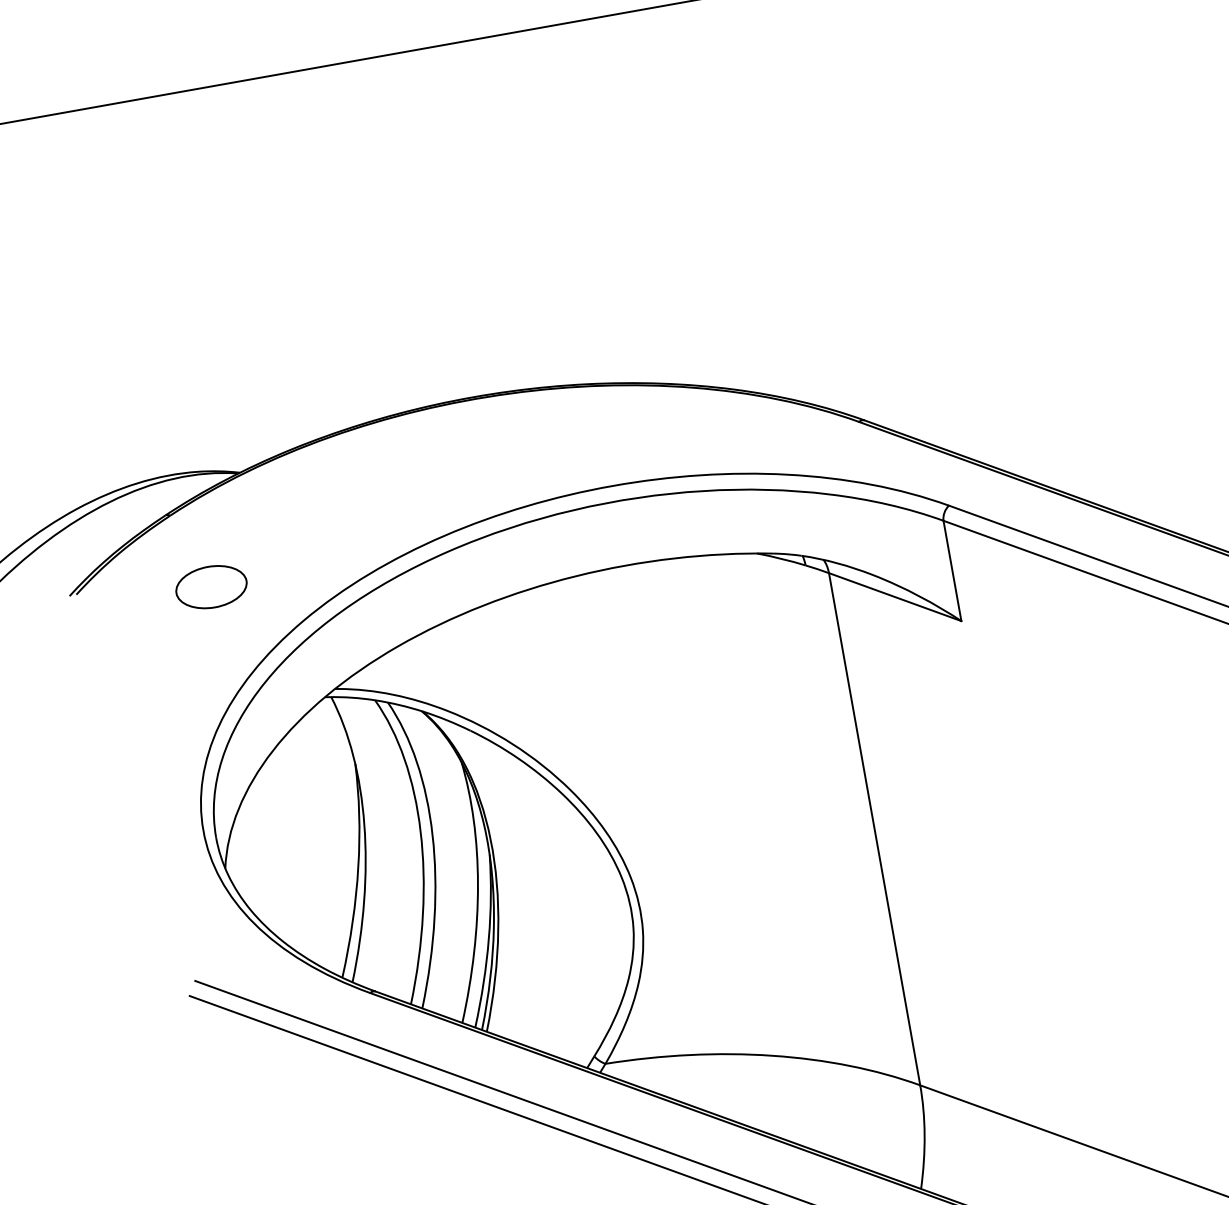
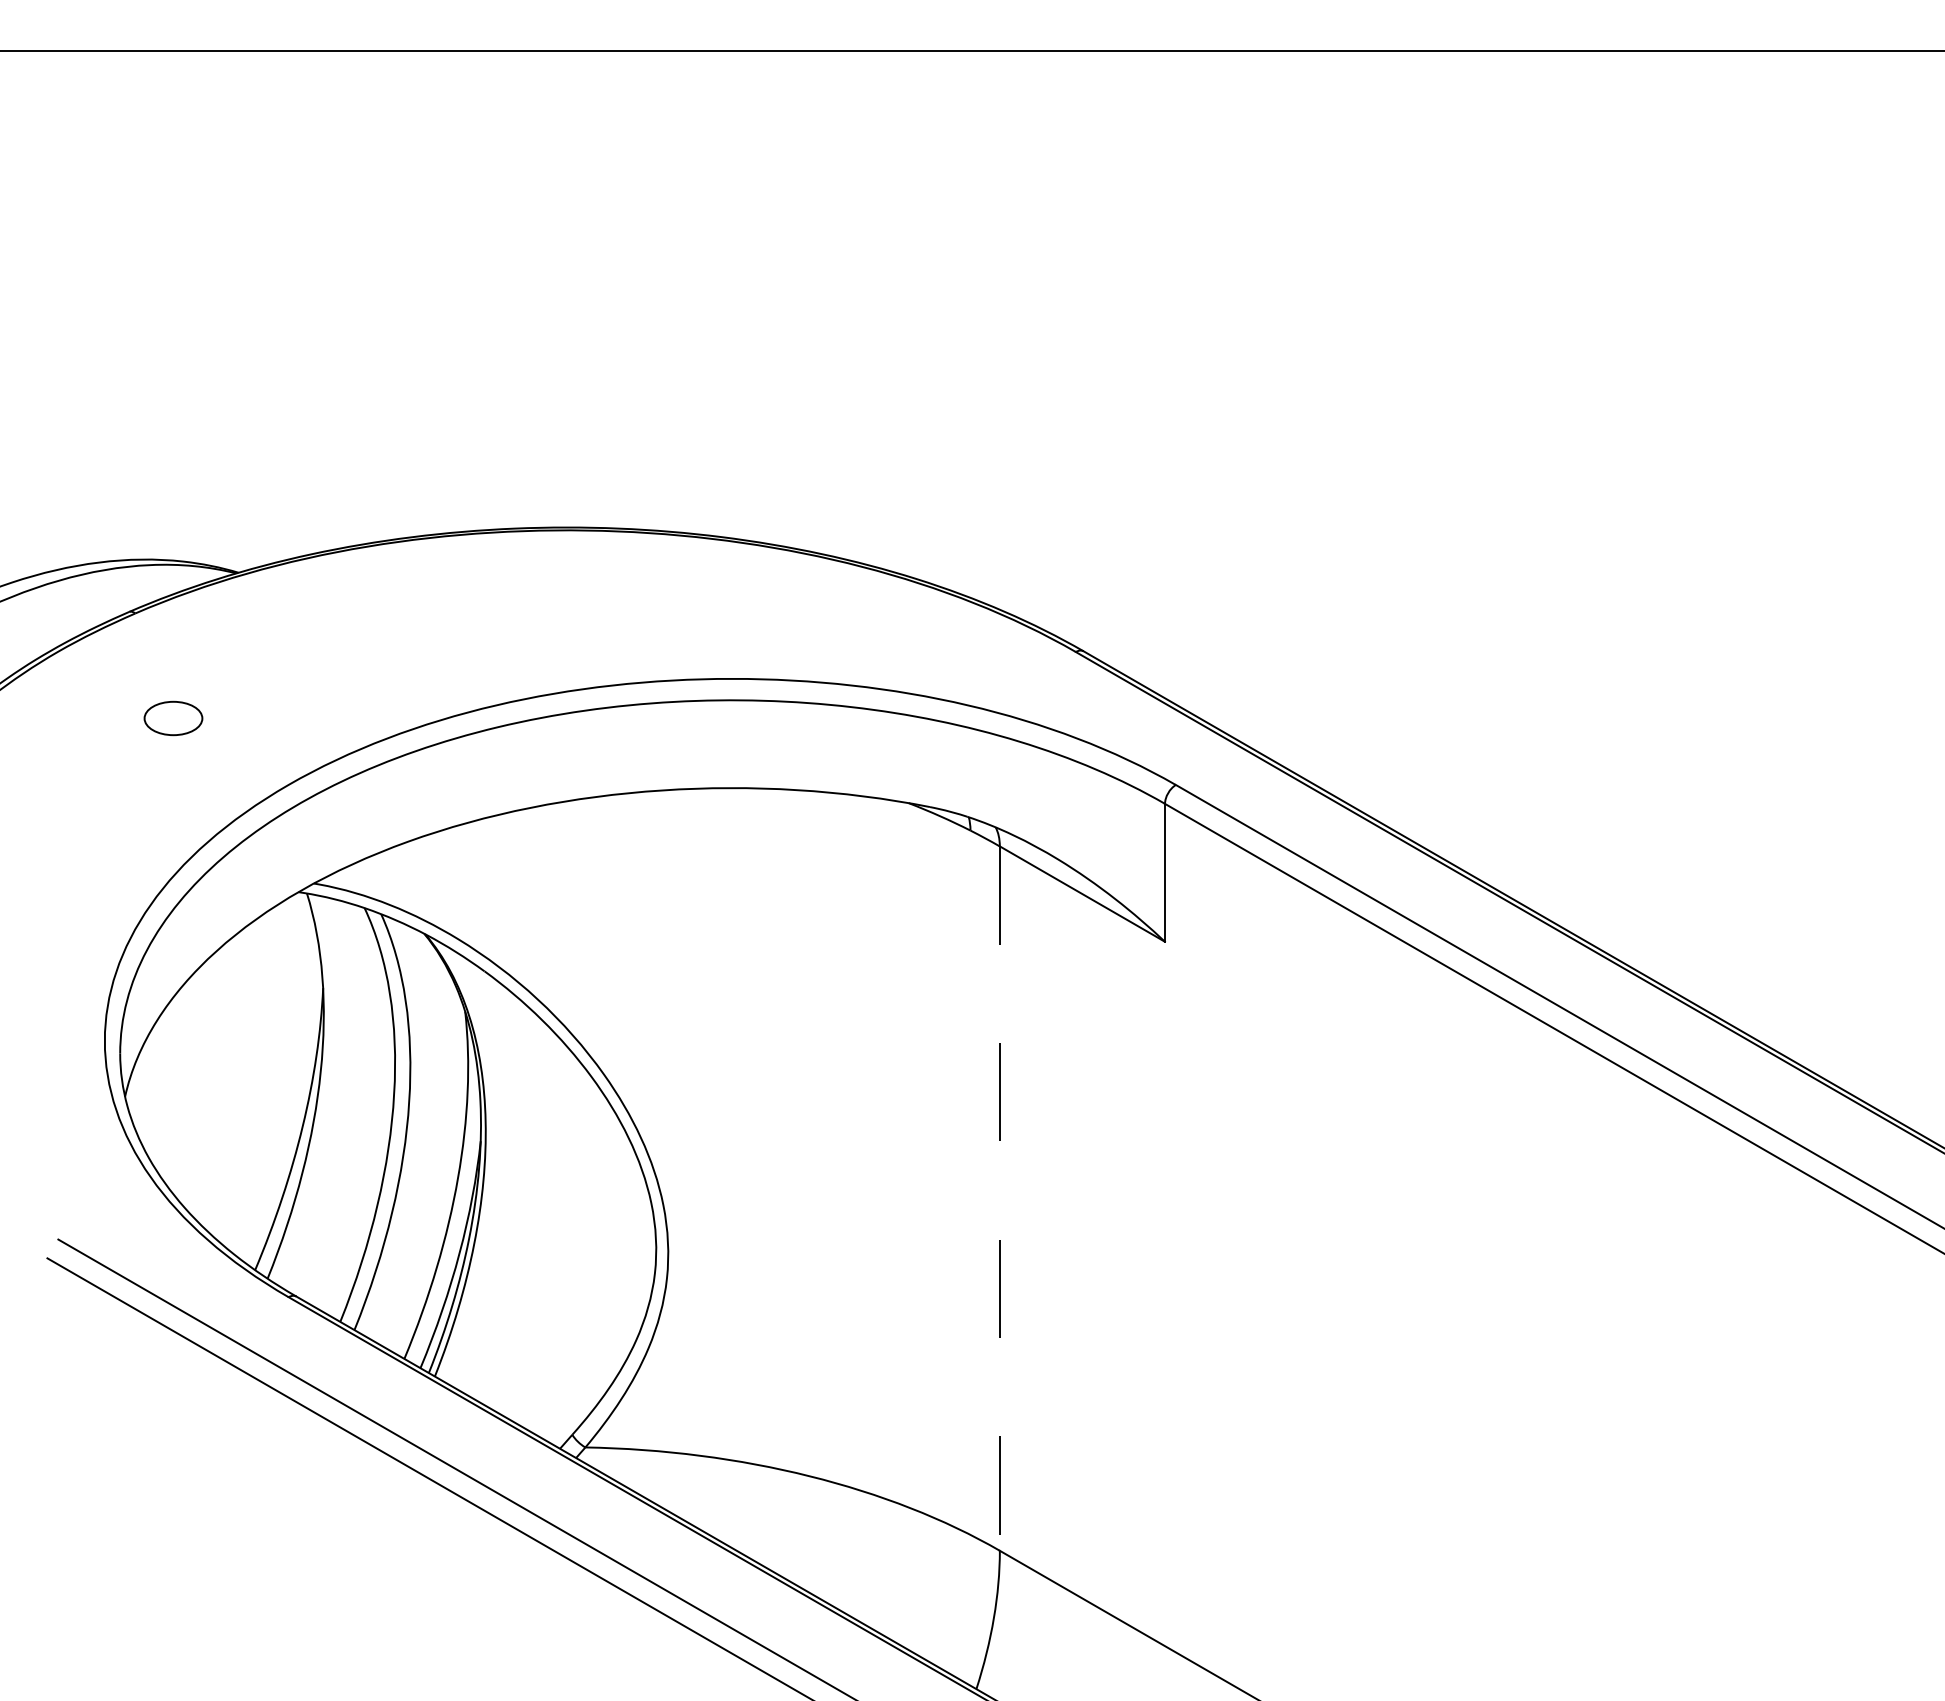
part: (211, 587) -> (173, 718), size x0.6
line: (874, 829) -> (999, 1199), solid -> dashed

